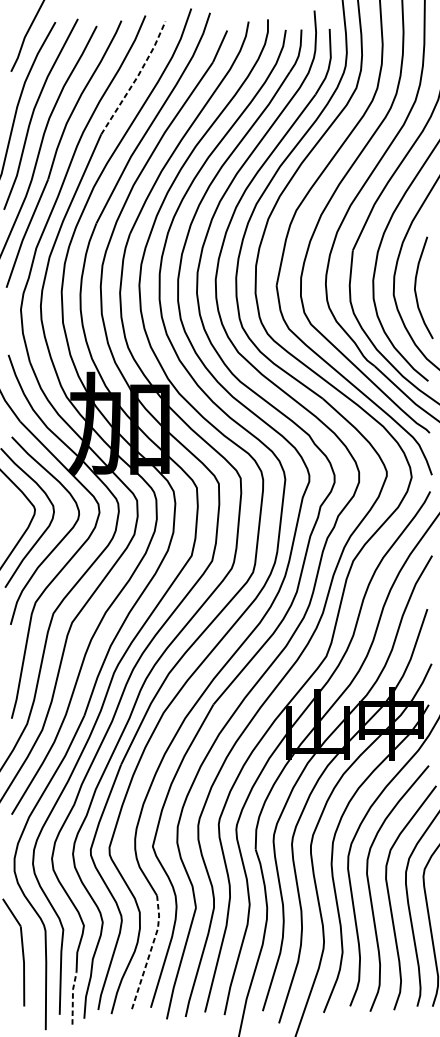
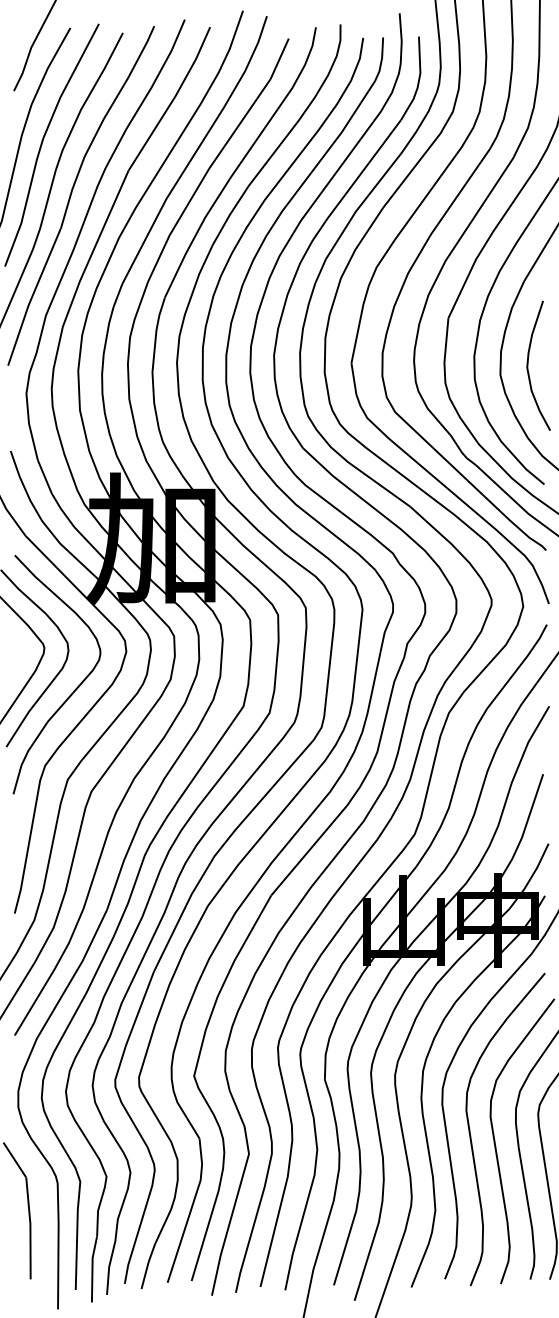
line: (136, 78) -> (173, 99), dashed -> solid
line: (150, 951) -> (191, 1209), dashed -> solid
line: (72, 997) -> (92, 1267), dashed -> solid

